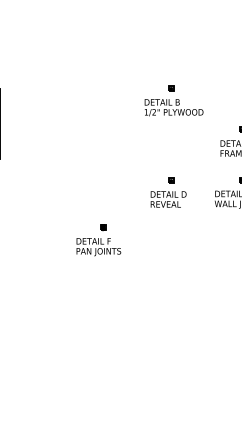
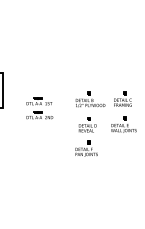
part: (173, 100) -> (90, 99), moved
part: (72, 160) -> (39, 108), added
part: (98, 239) -> (86, 148), moved

